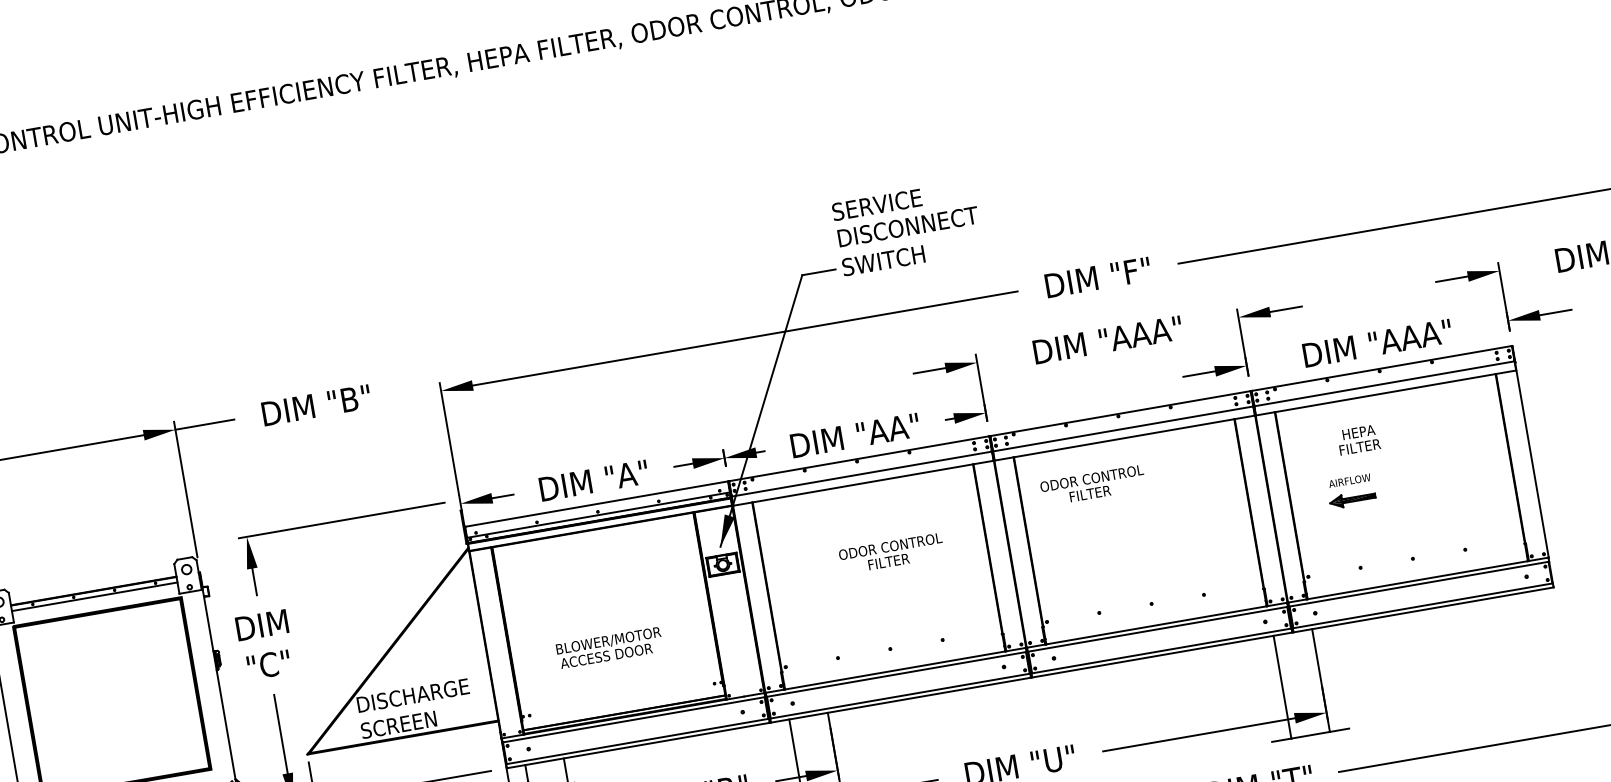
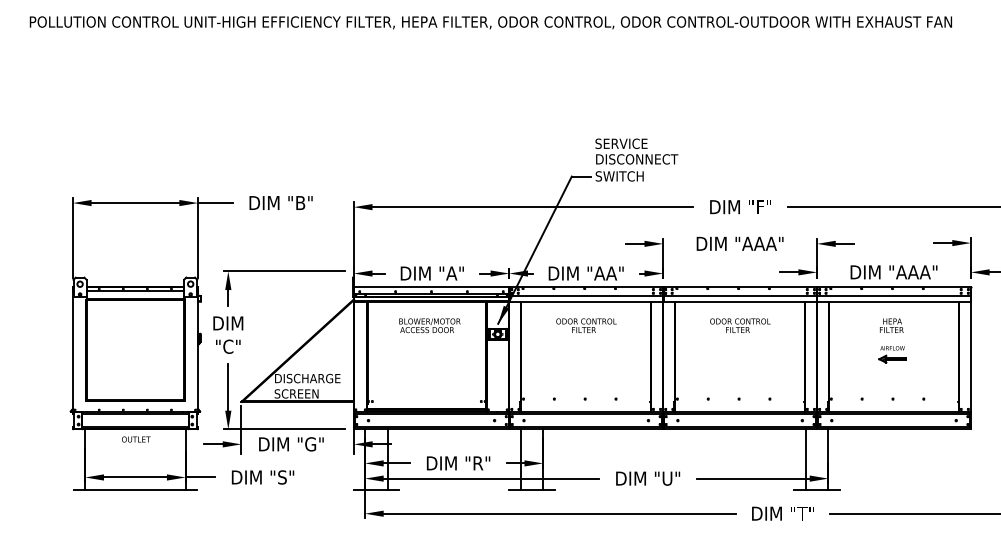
text: (1358, 439) -> (891, 325), moved
text: (1093, 485) -> (740, 325), moved
part: (1351, 491) -> (892, 354), moved
text: (891, 553) -> (586, 325), moved
text: (609, 647) -> (429, 325), moved

